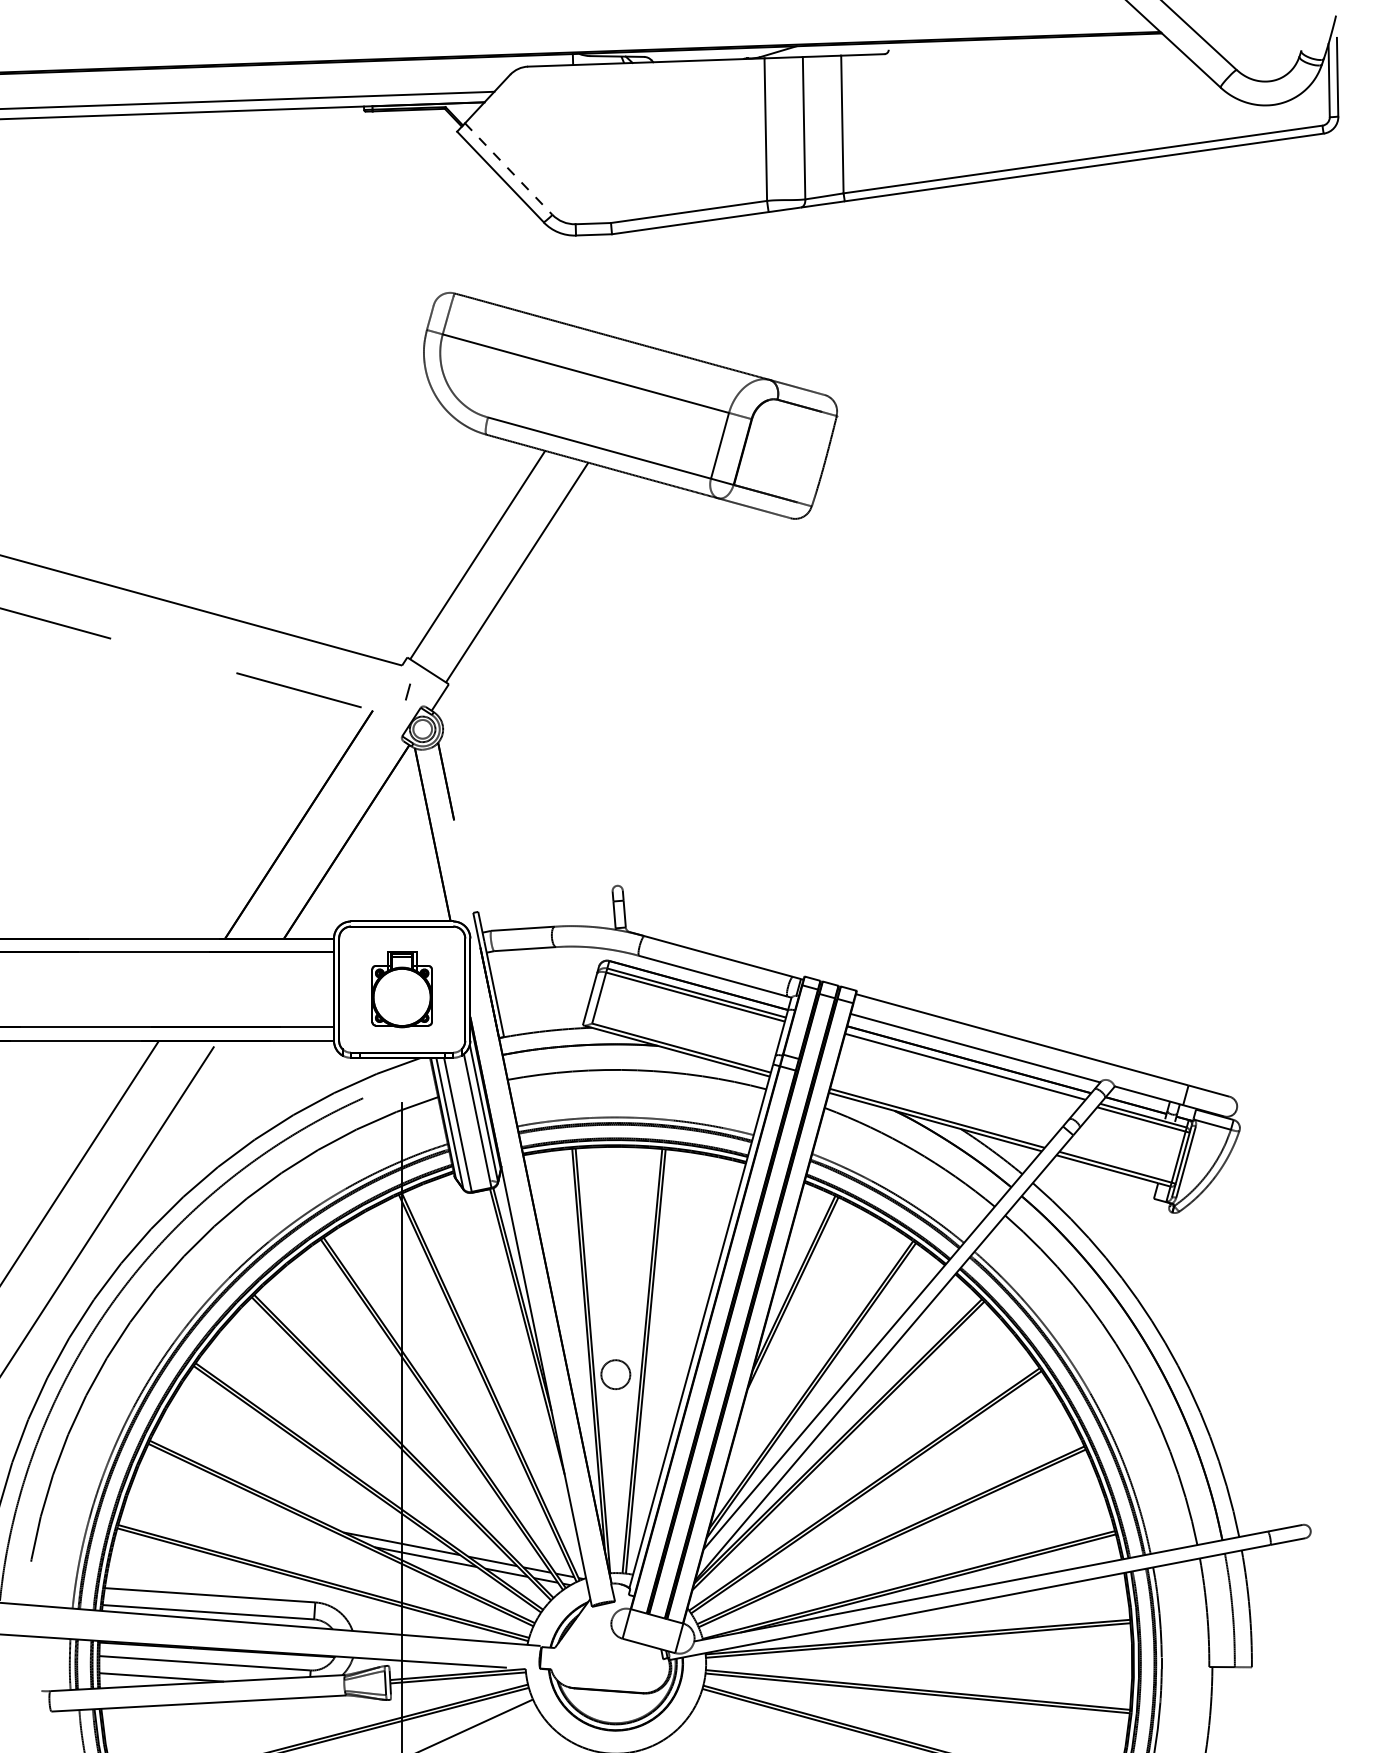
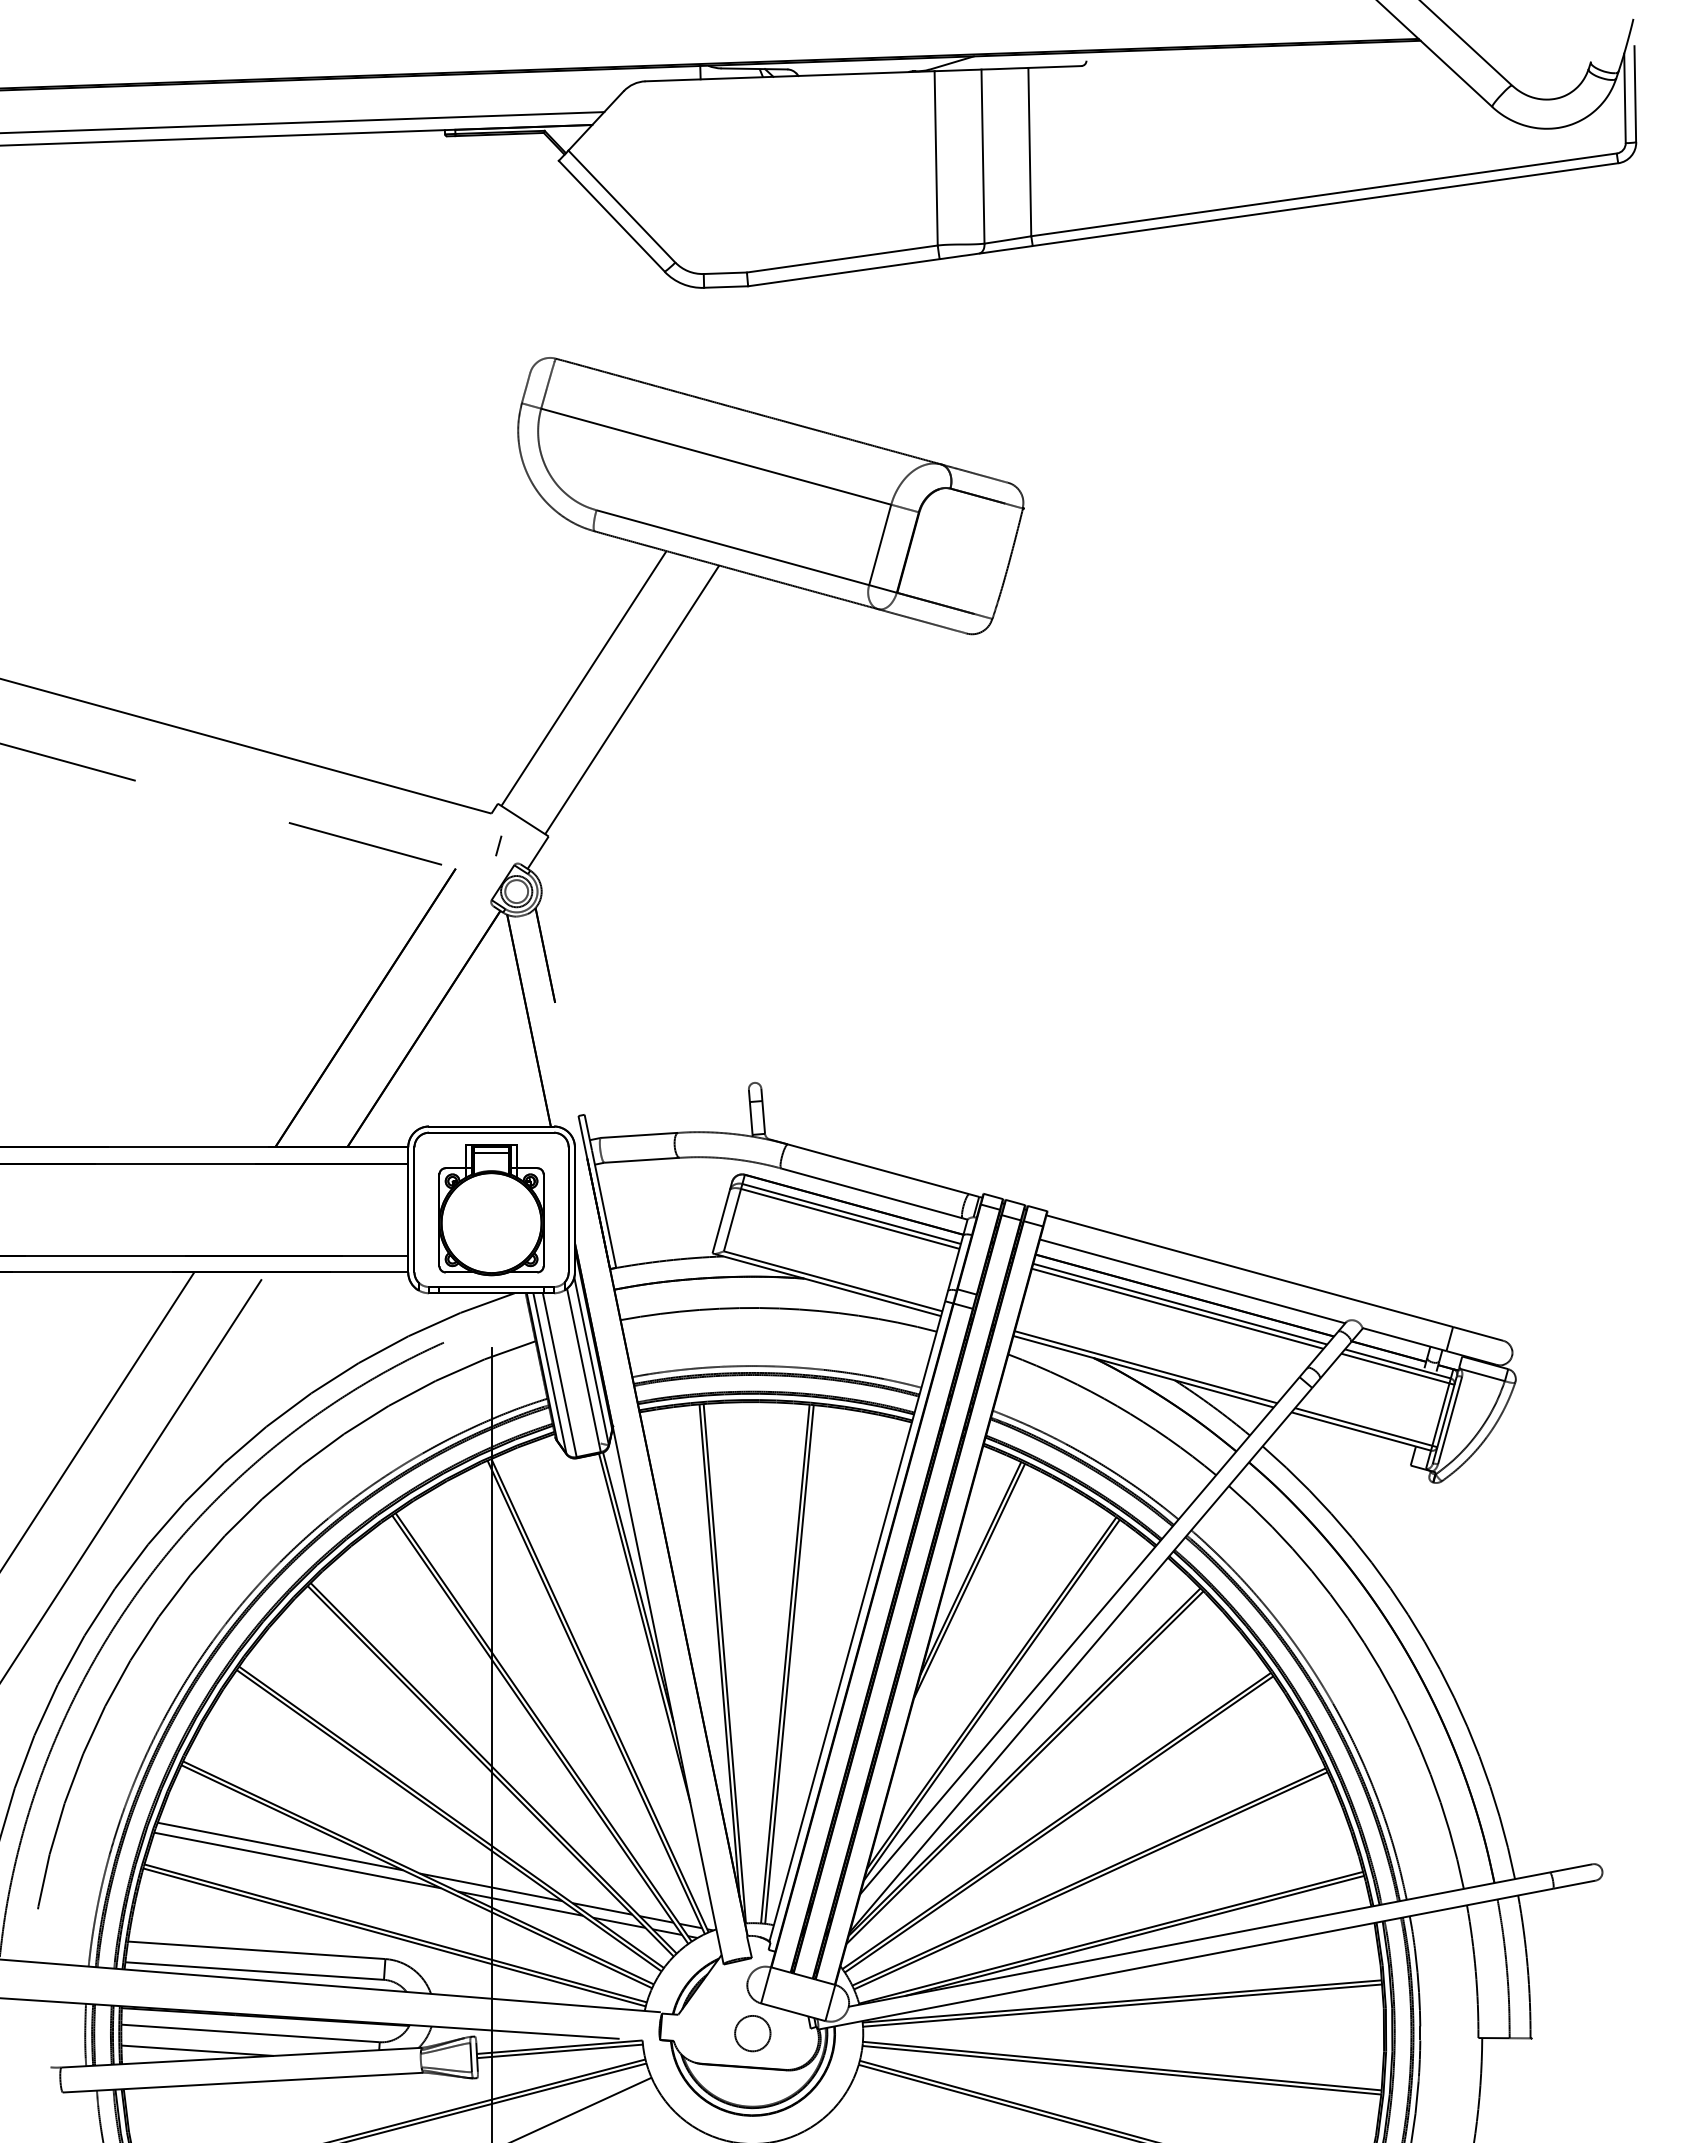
line: (509, 169) -> (622, 206), dashed -> solid
part: (402, 990) -> (491, 1210), size x1.43
line: (963, 1070) -> (1177, 1308), added
circle: (615, 1374) -> (752, 2033), moved
line: (229, 1510) -> (280, 1846), added
line: (243, 1521) -> (297, 1860), added

